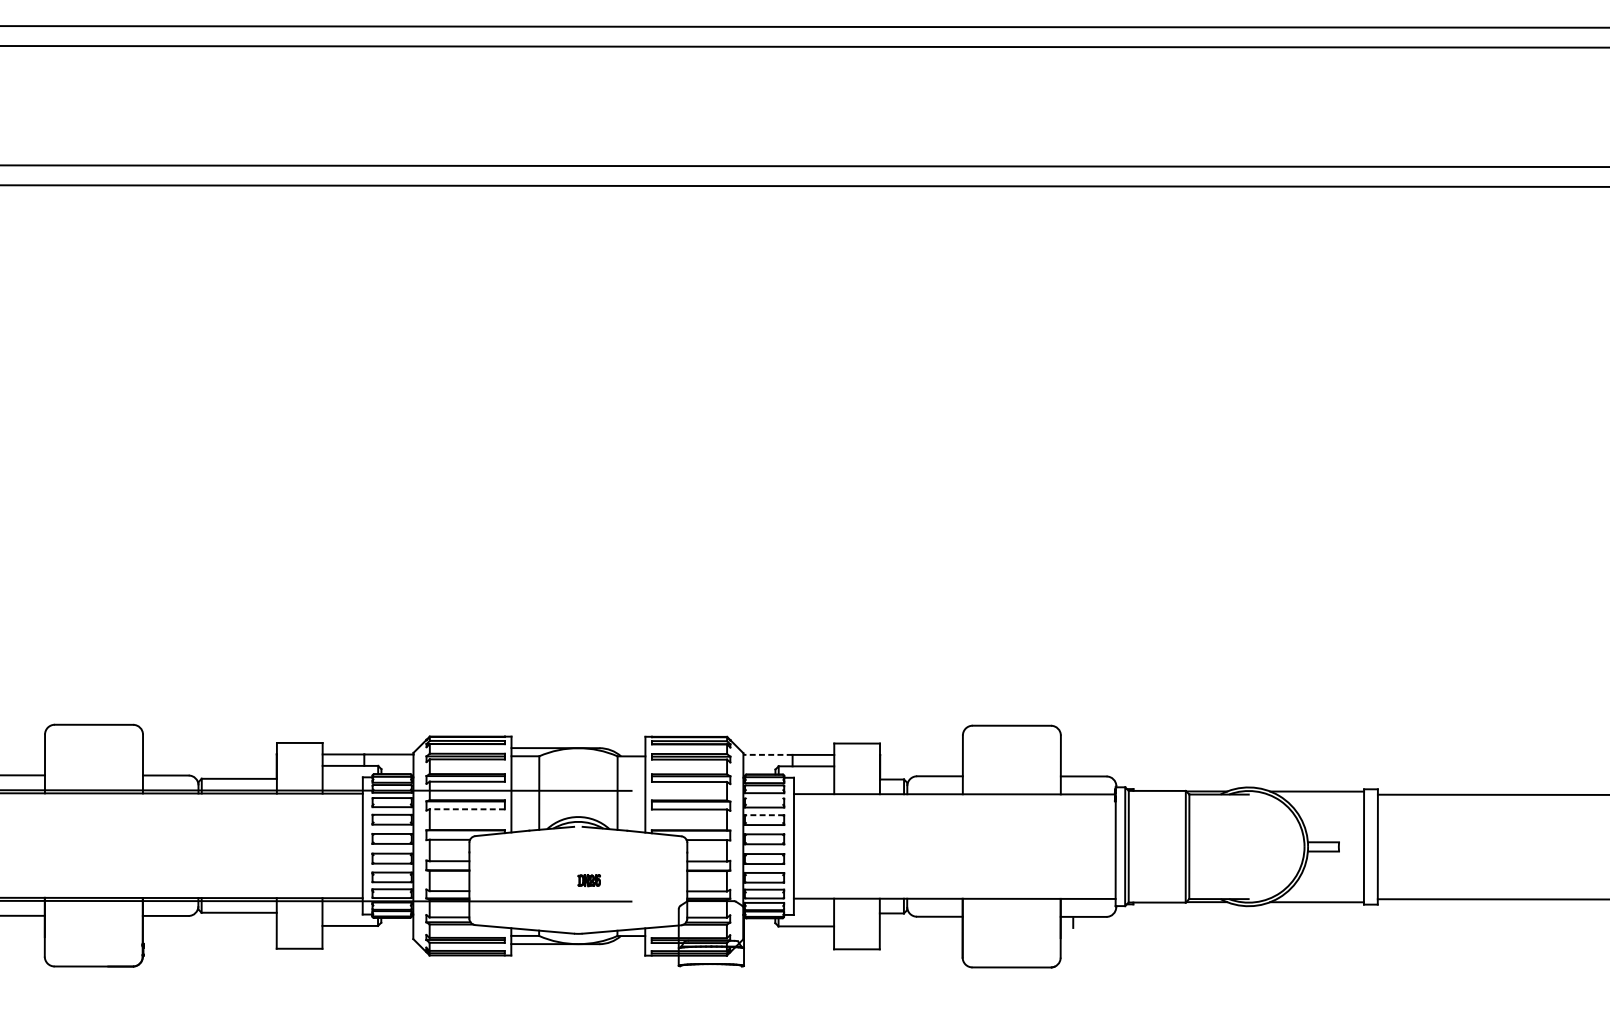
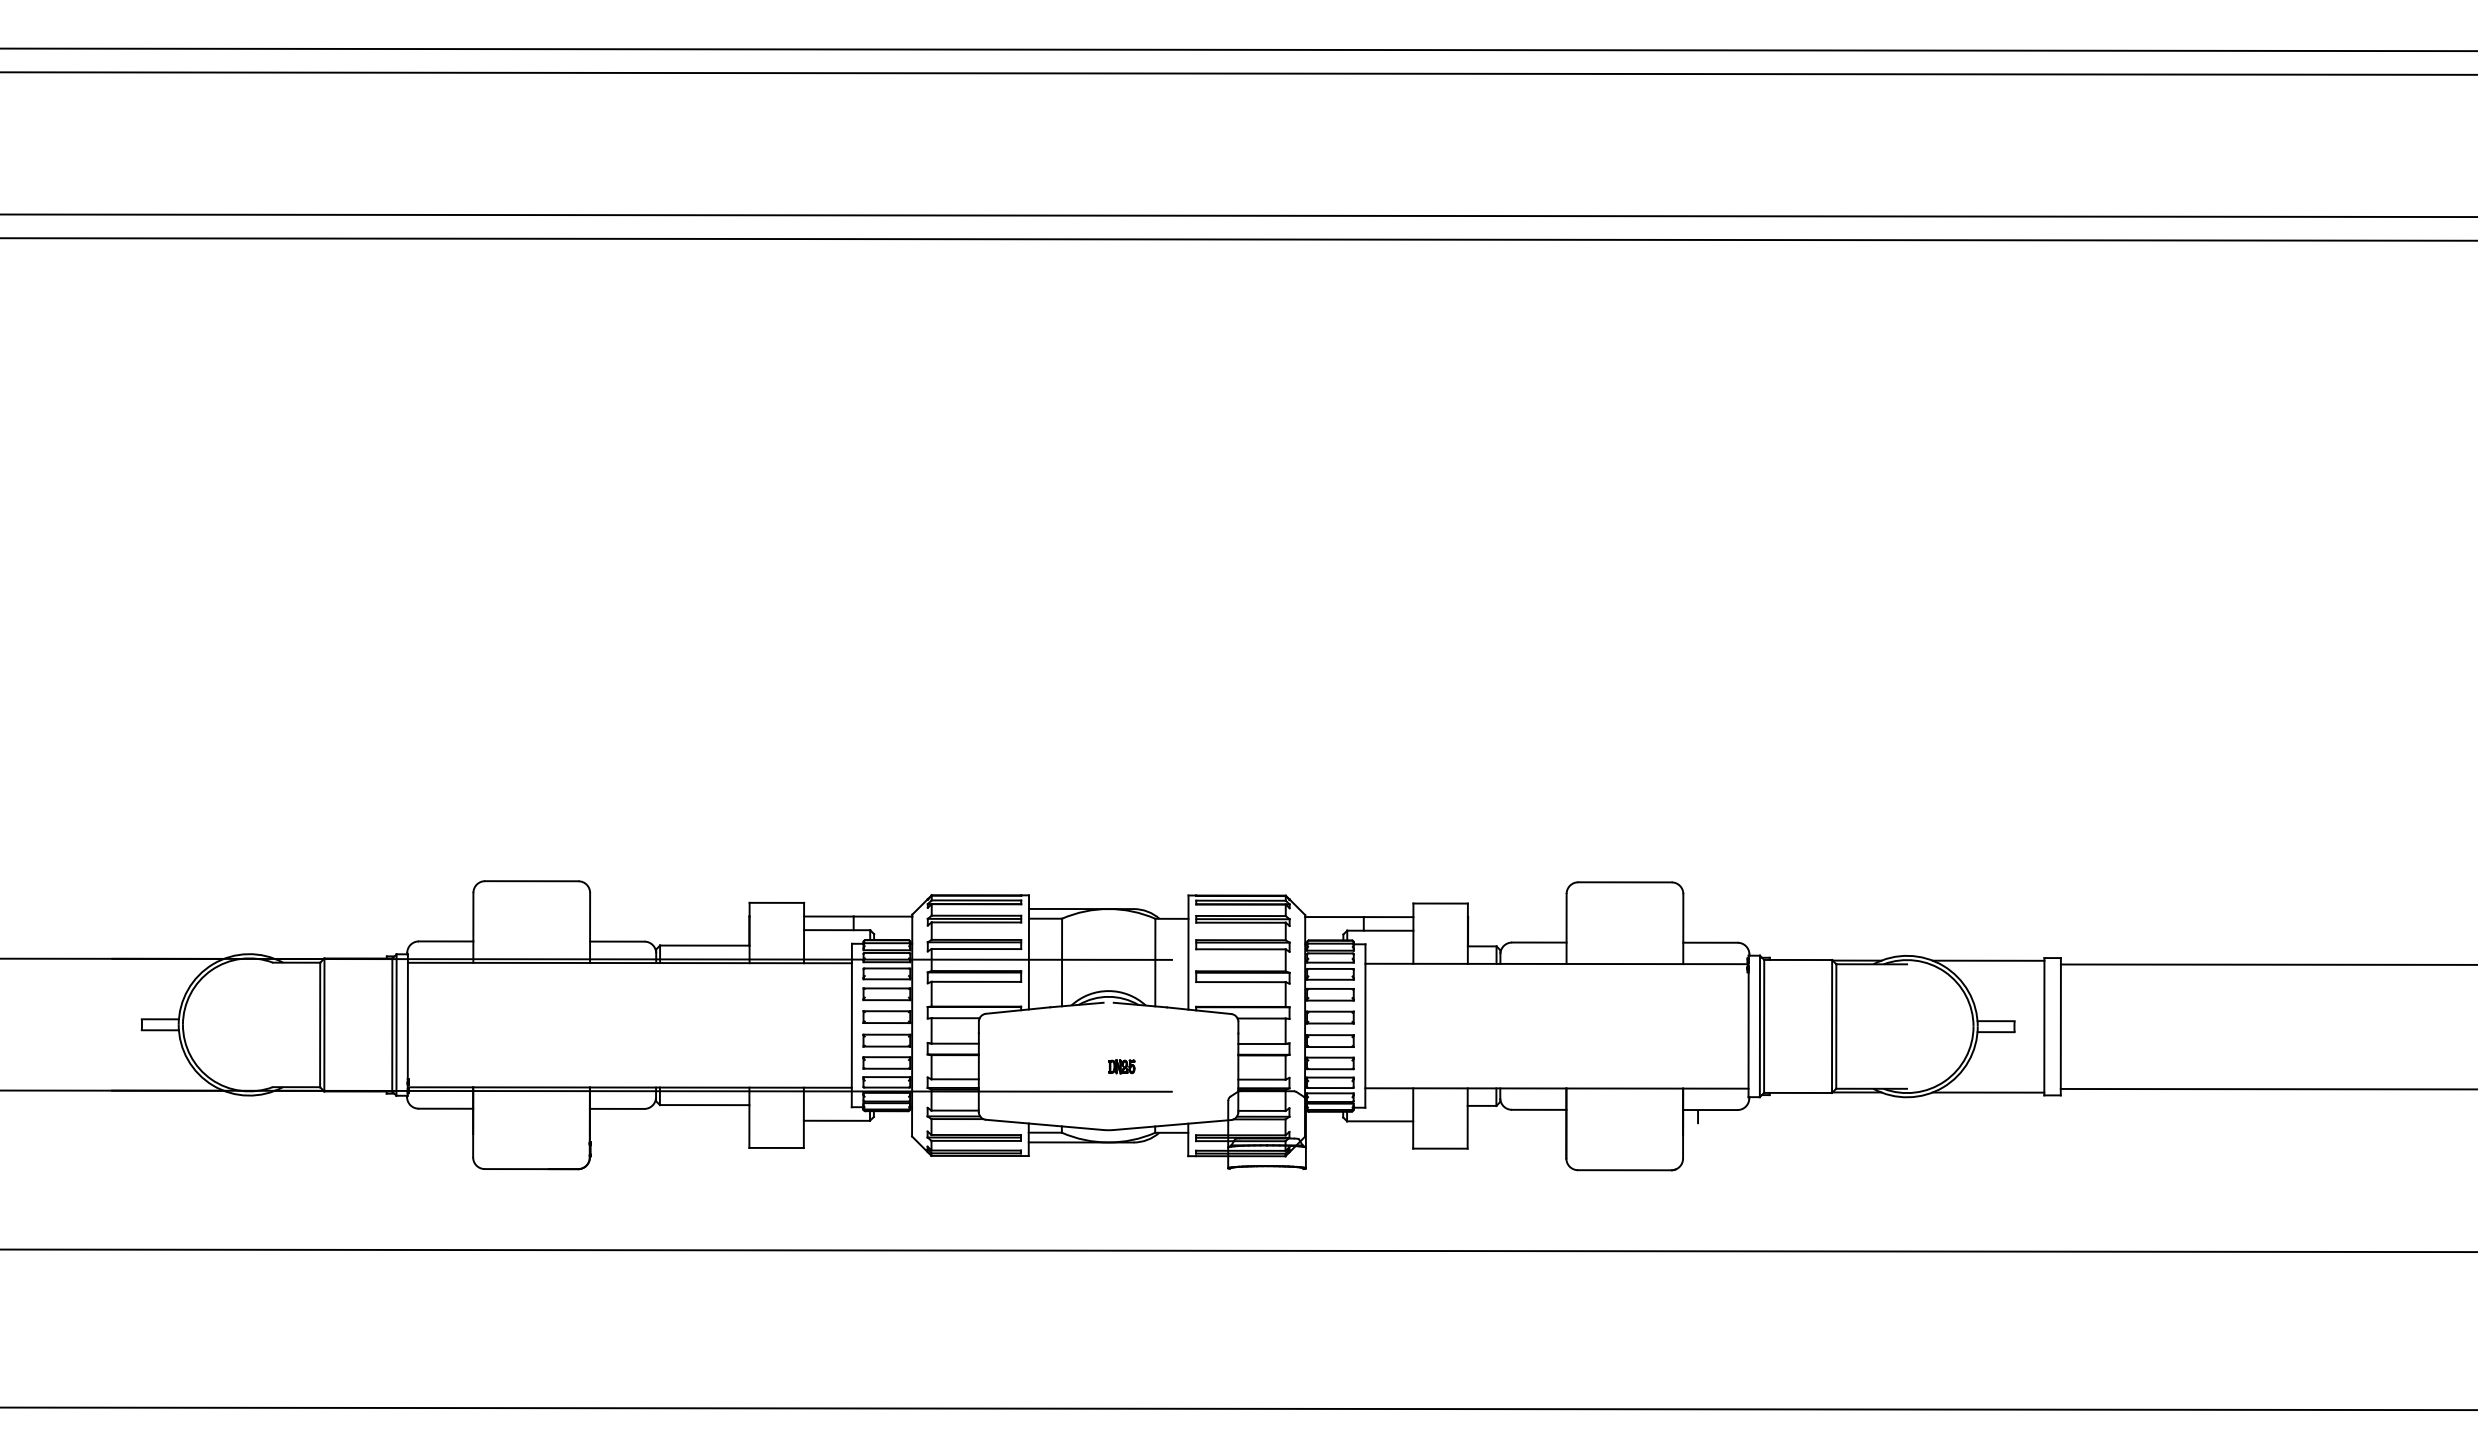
line: (768, 755) -> (1334, 917), dashed -> solid
line: (764, 798) -> (1330, 968), added
line: (467, 808) -> (976, 981), dashed -> solid
line: (763, 814) -> (1329, 988), dashed -> solid

